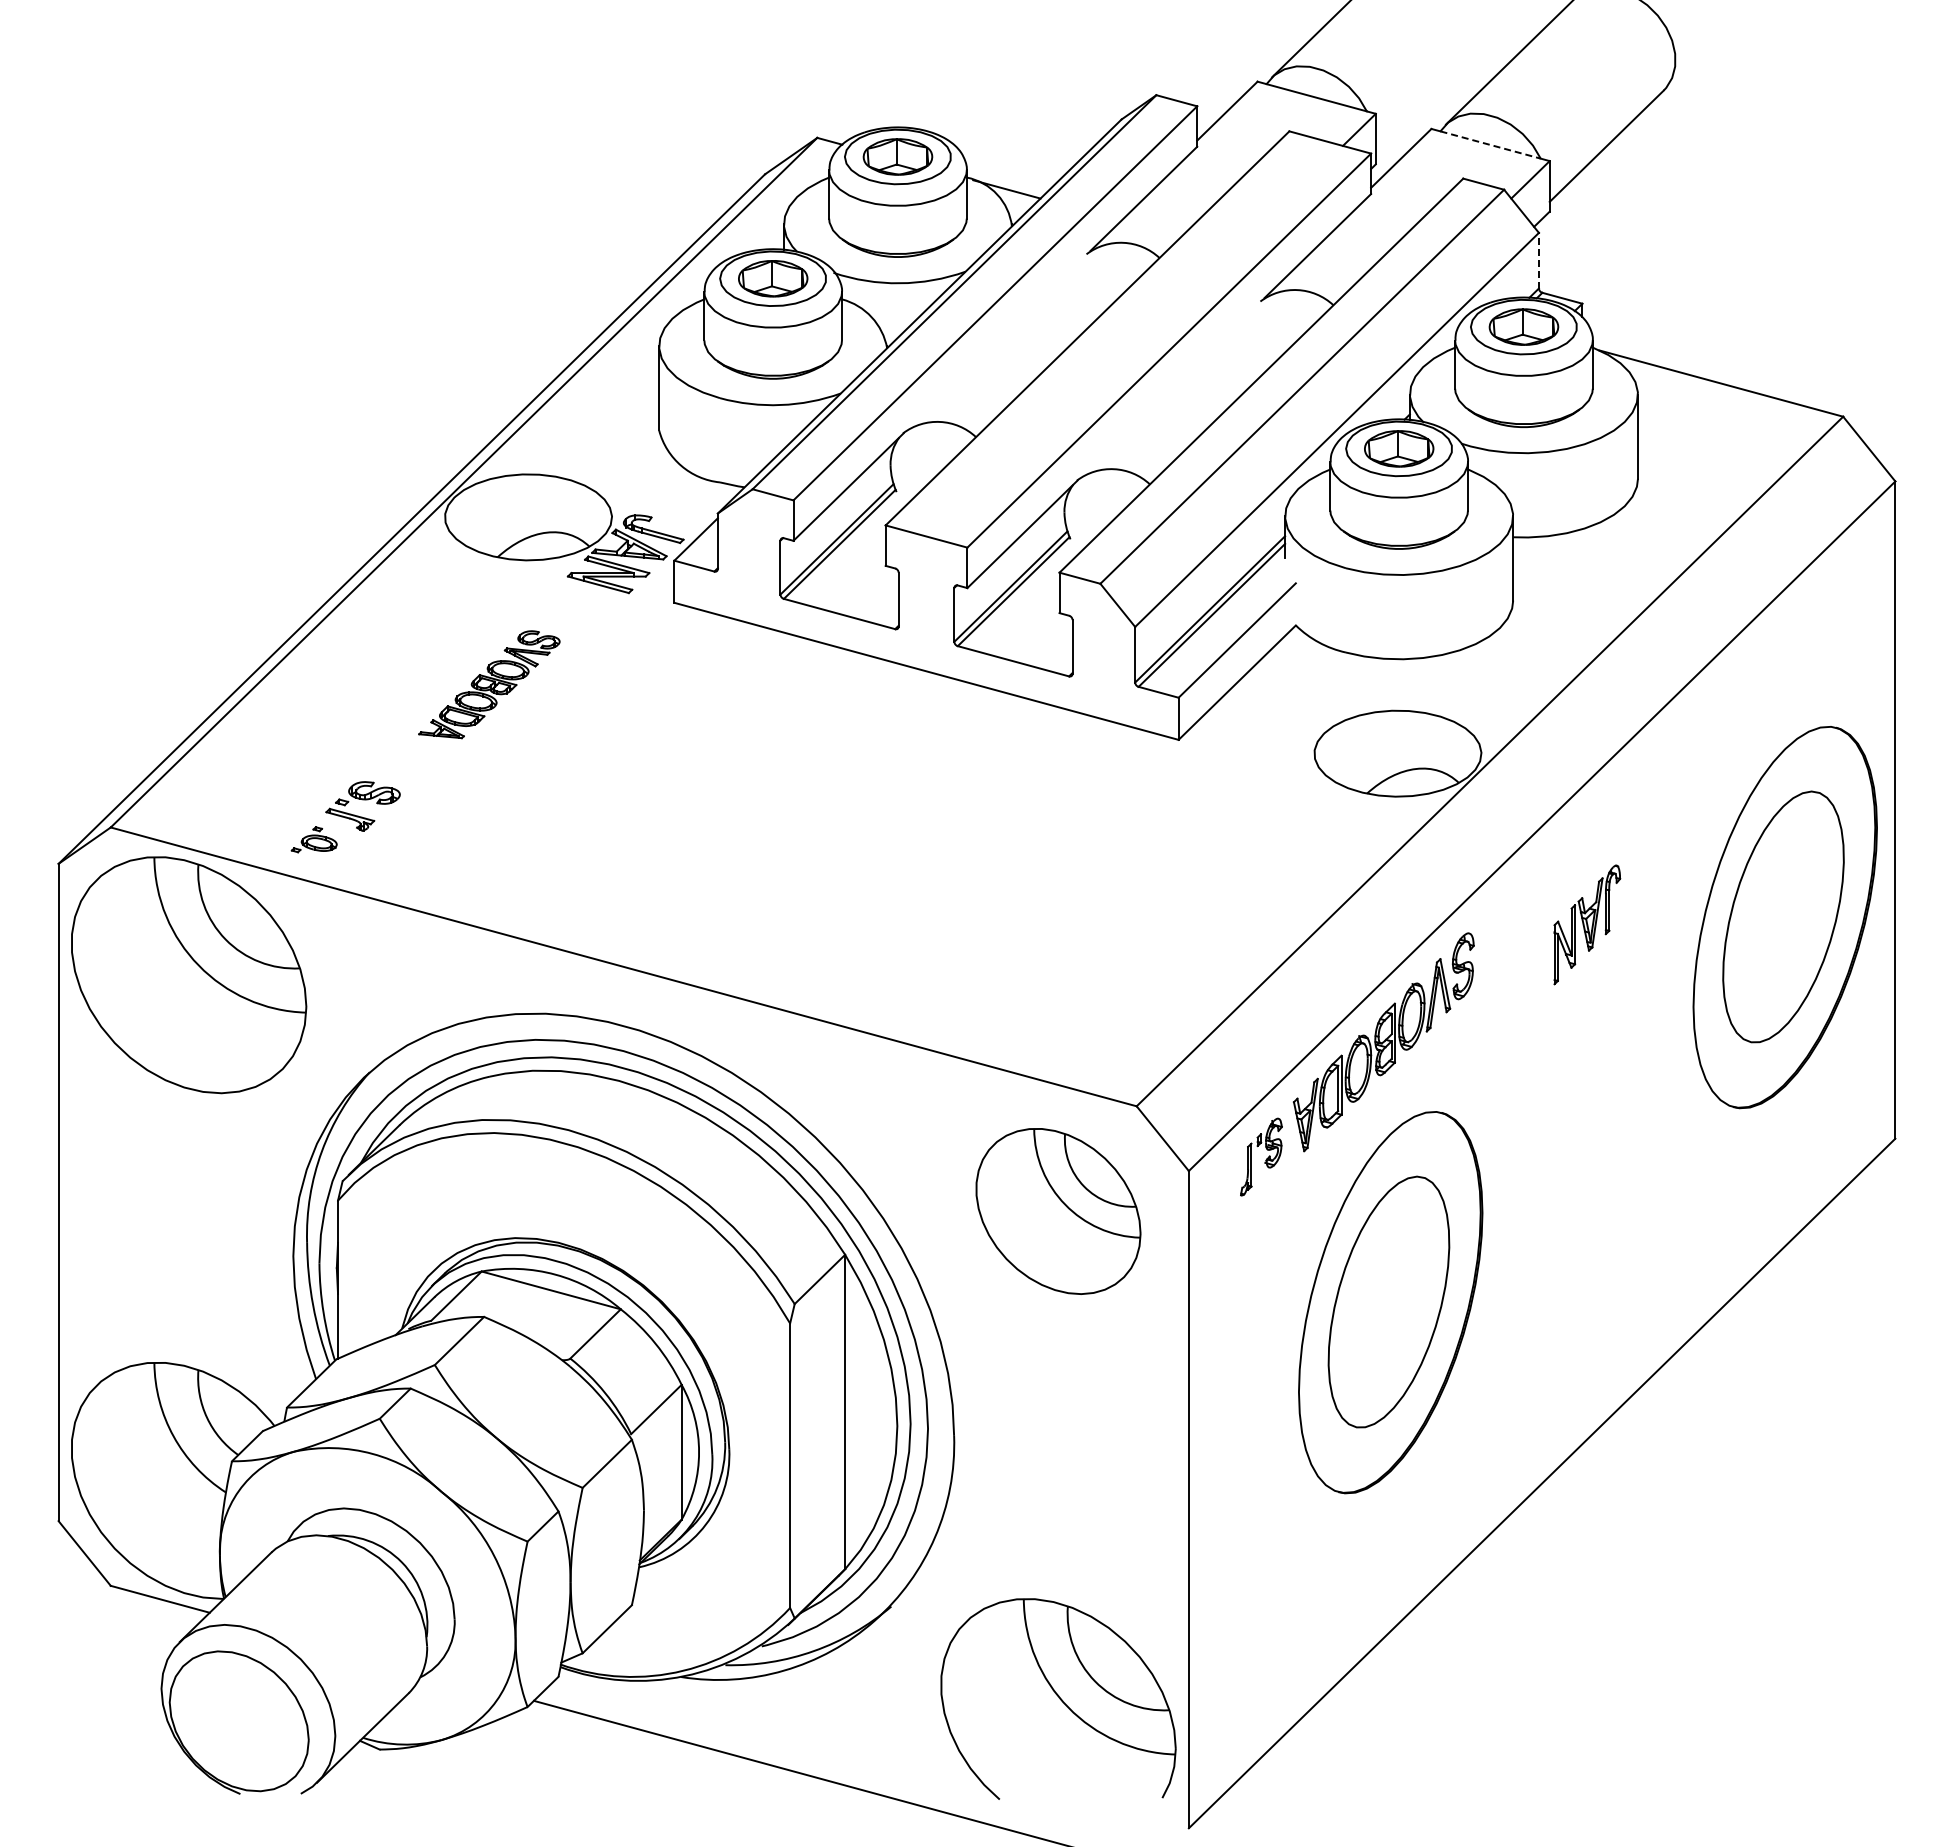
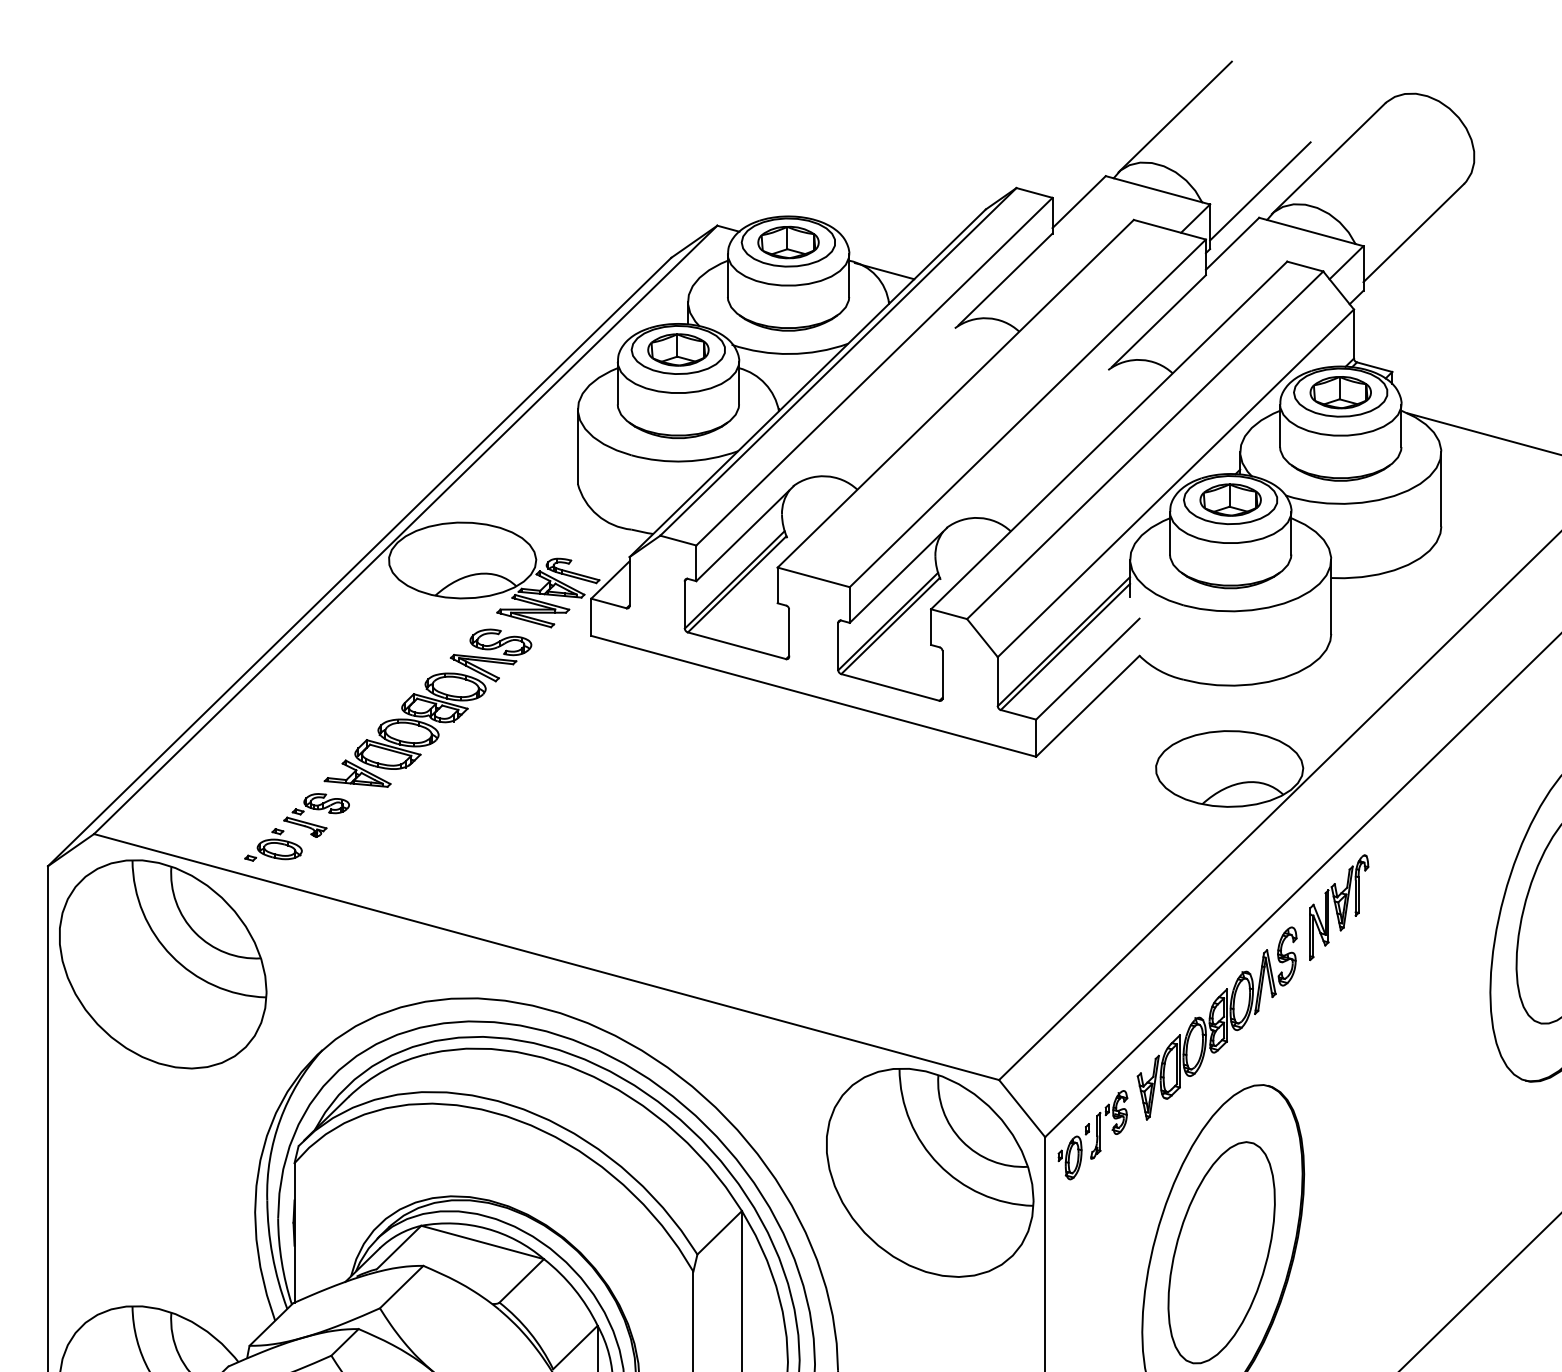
line: (1432, 98) -> (1260, 190), added
line: (1490, 145) -> (1311, 232), dashed -> solid
line: (1538, 260) -> (1353, 333), dashed -> solid
part: (489, 684) -> (428, 707), size x1.67
part: (314, 839) -> (273, 844), size x1.43
part: (1587, 924) -> (1339, 907), moved
part: (1221, 1187) -> (1073, 1151), added
part: (1058, 1211) -> (930, 1172), size x1.43

